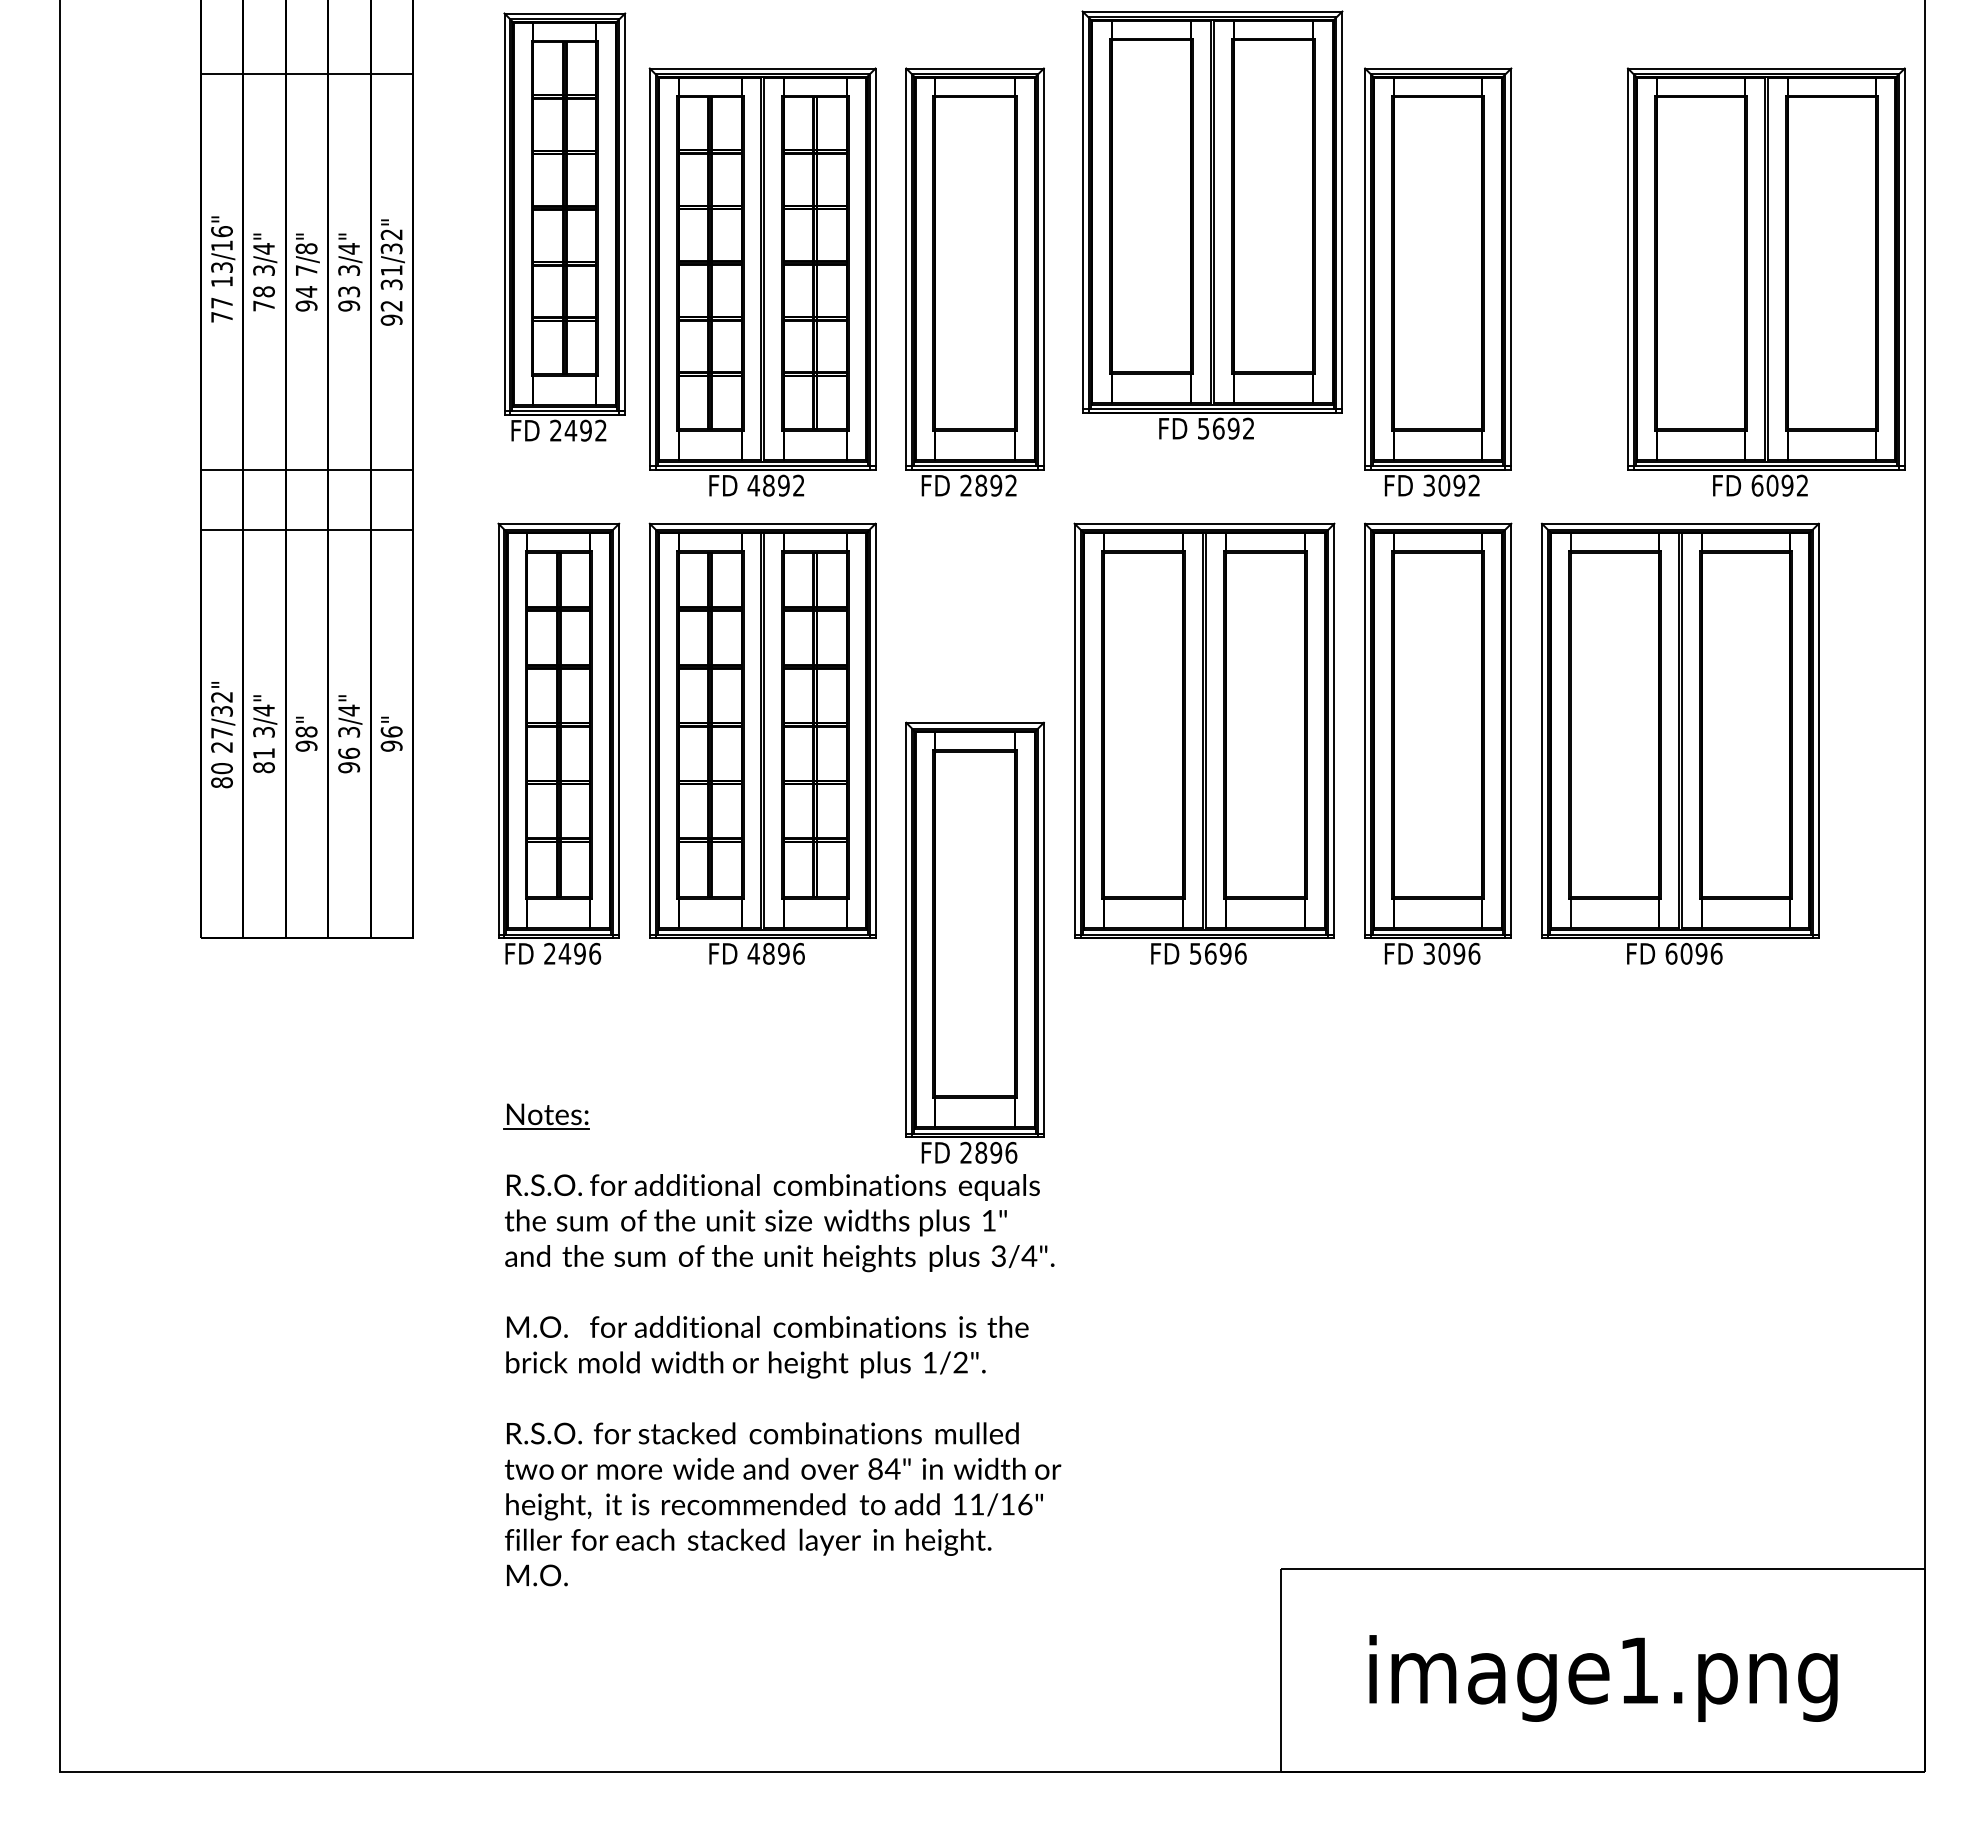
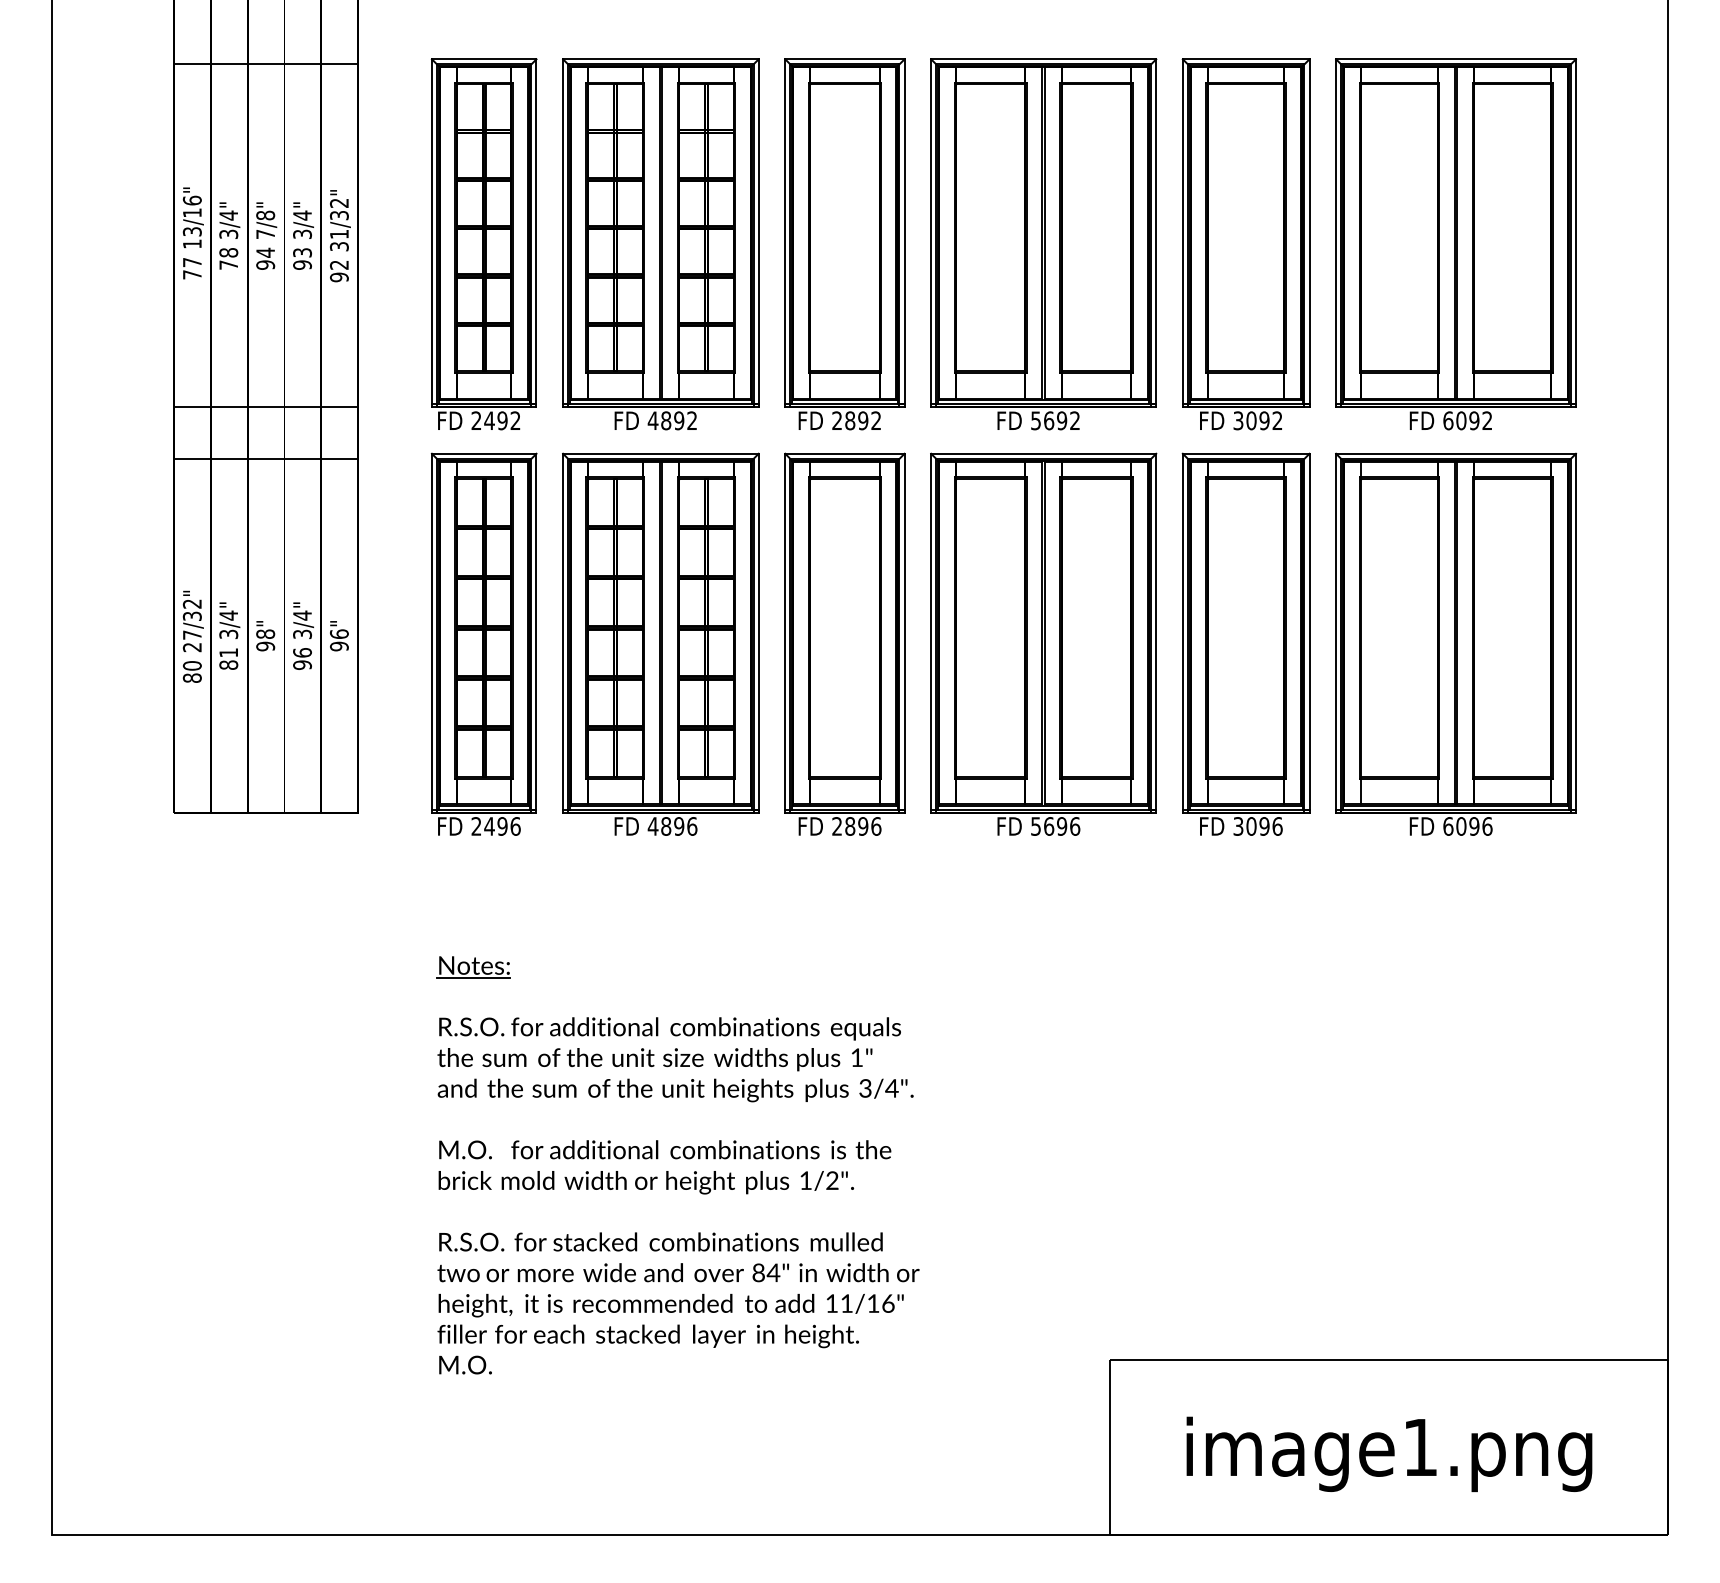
part: (1212, 224) -> (1043, 243), moved
part: (564, 226) -> (483, 243), moved
part: (1765, 281) -> (1455, 243), moved
part: (974, 942) -> (844, 644), moved

